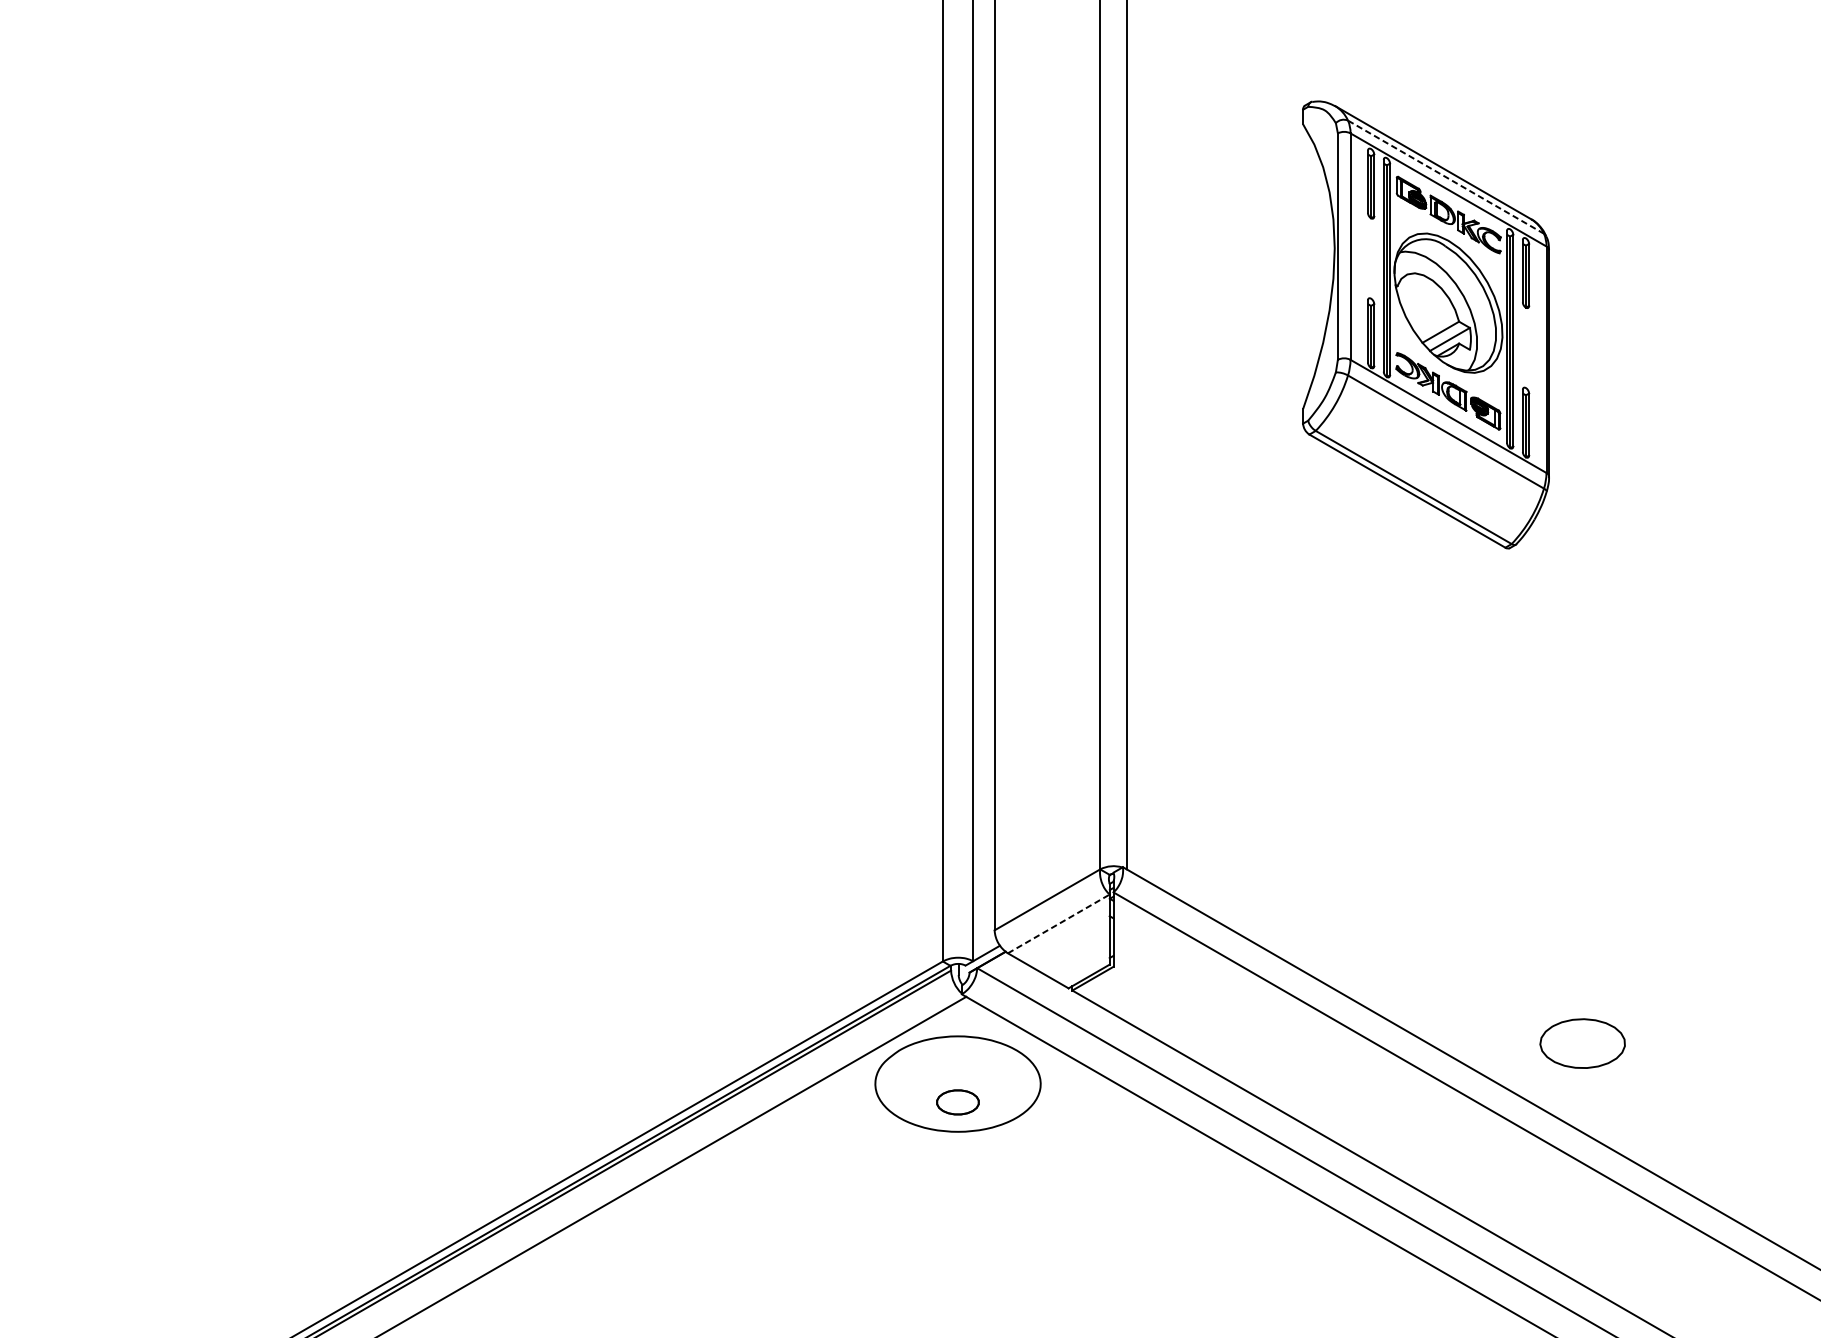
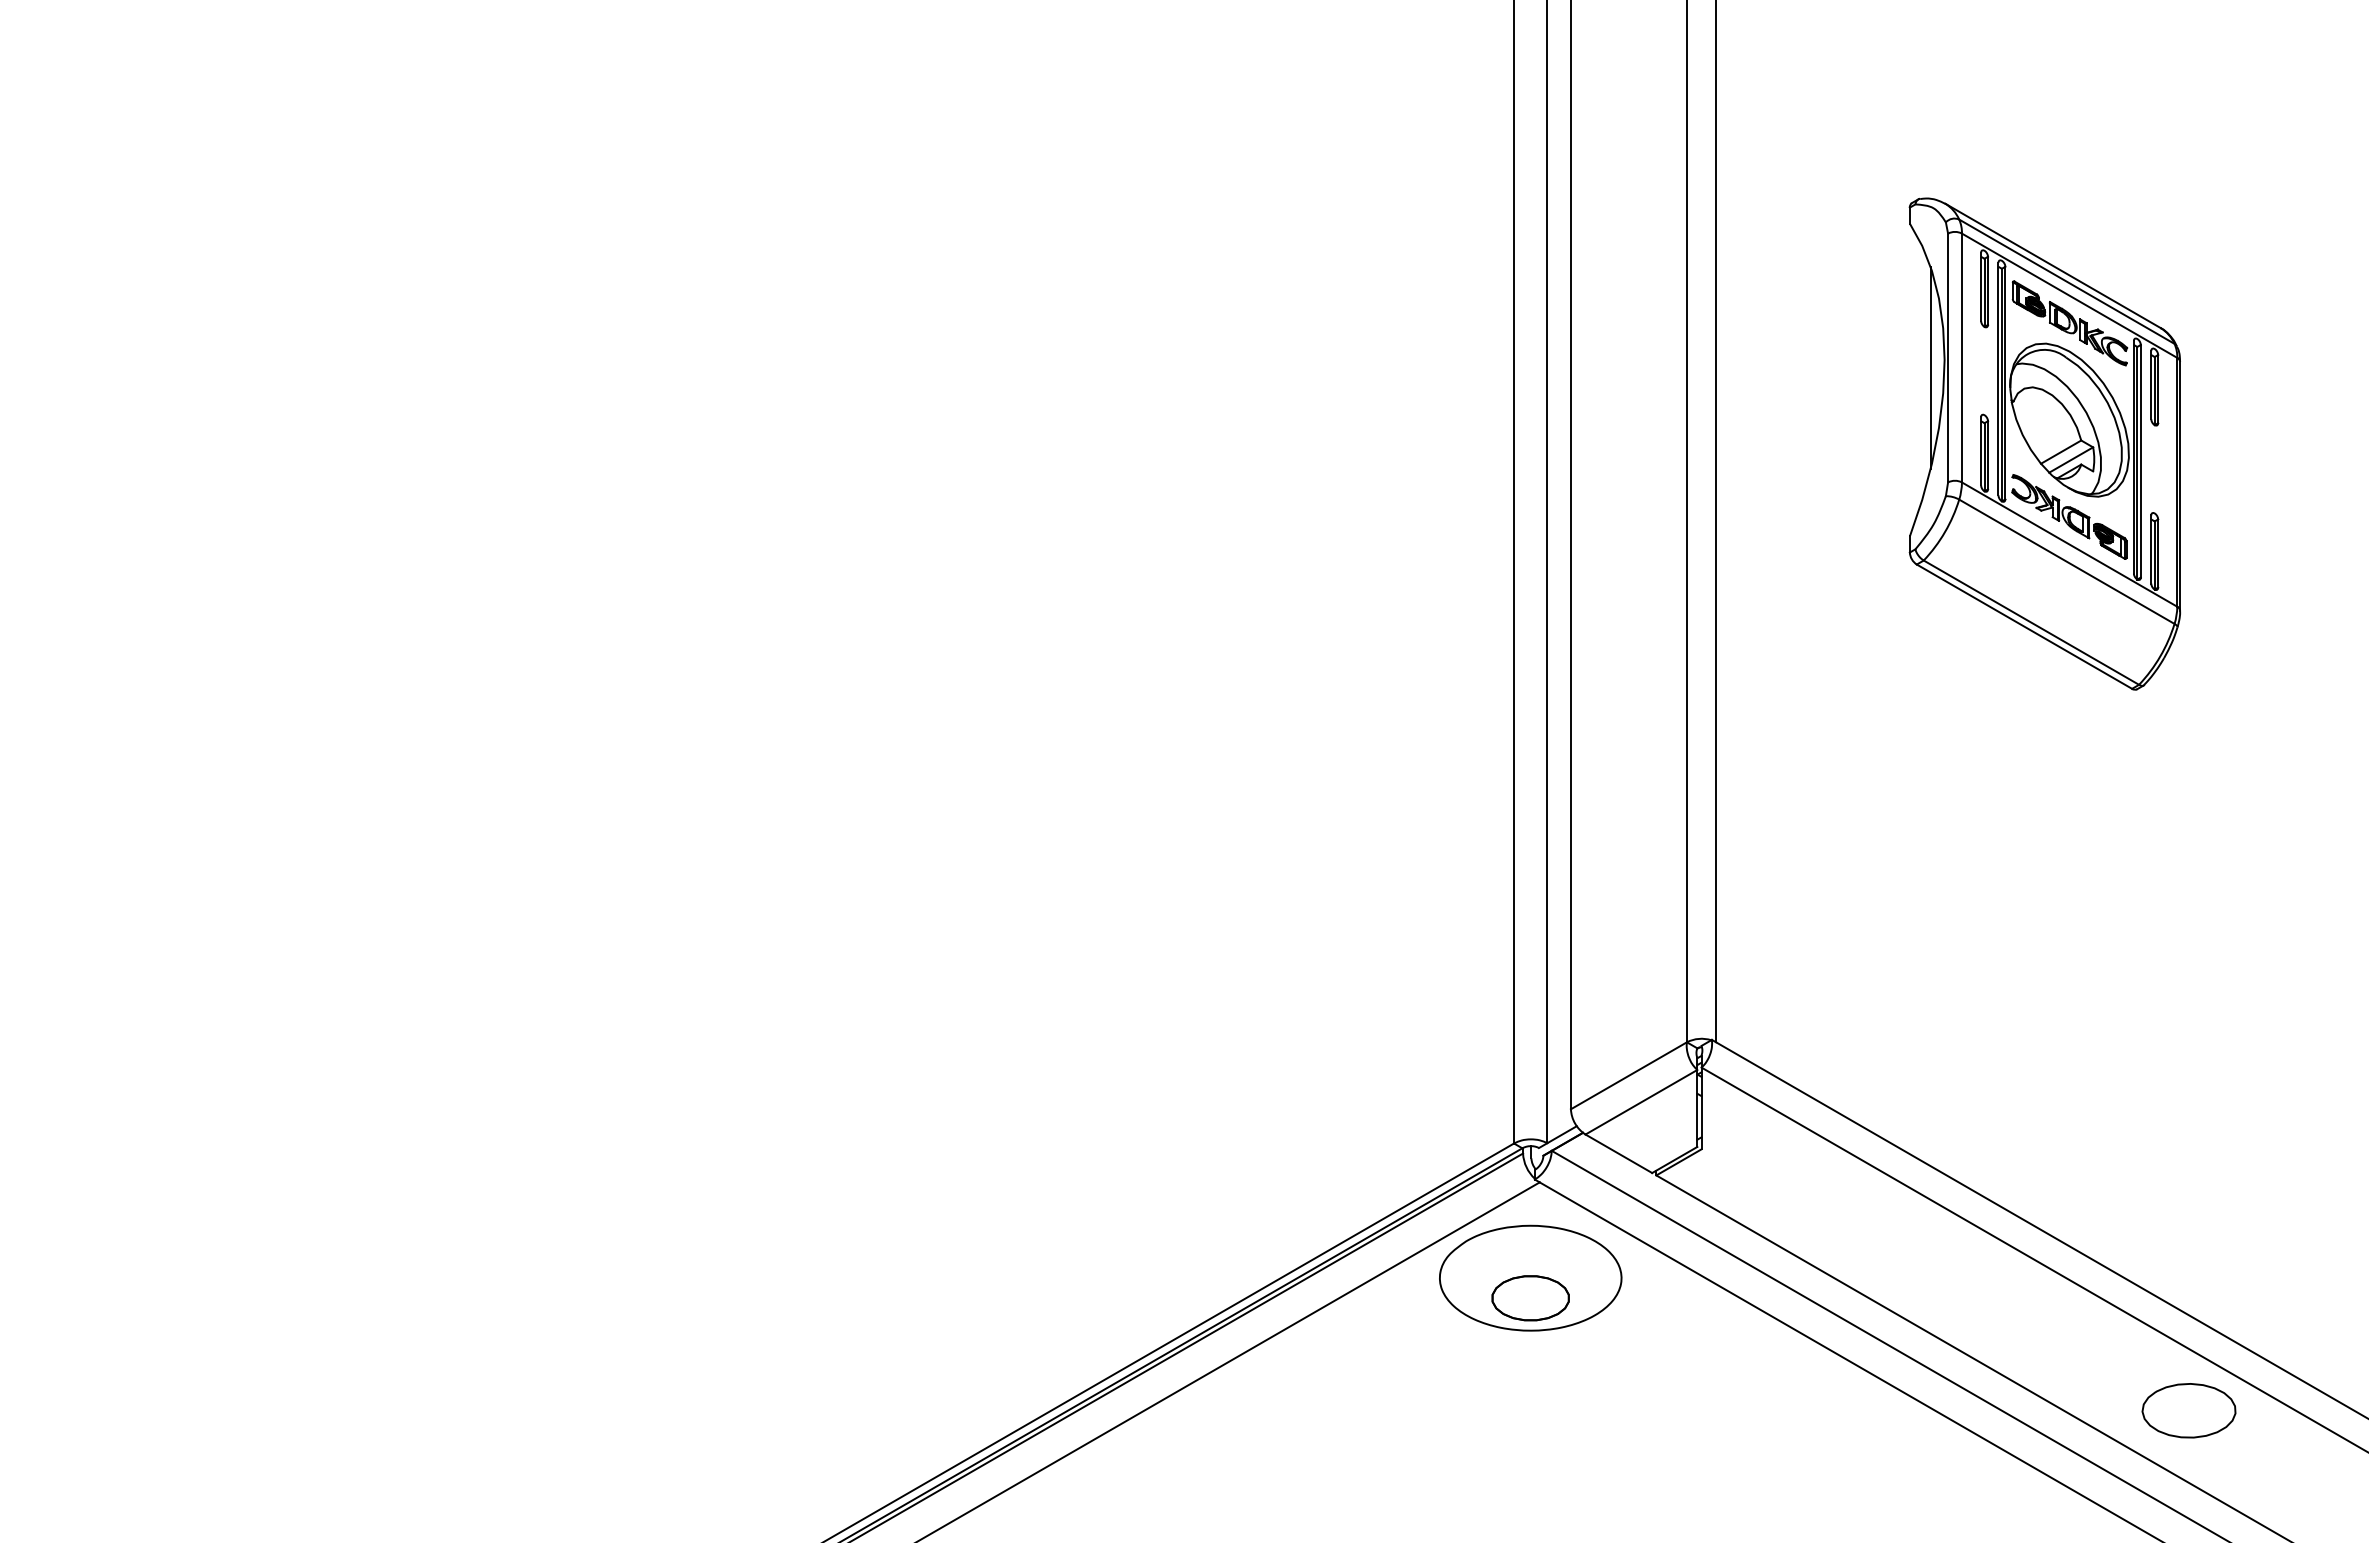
line: (1446, 176) -> (2067, 281), dashed -> solid
line: (1321, 255) -> (1930, 367), added
line: (1058, 924) -> (1641, 1102), dashed -> solid
part: (1582, 1043) -> (2188, 1410), moved
part: (957, 1102) -> (1530, 1298), size x1.67

